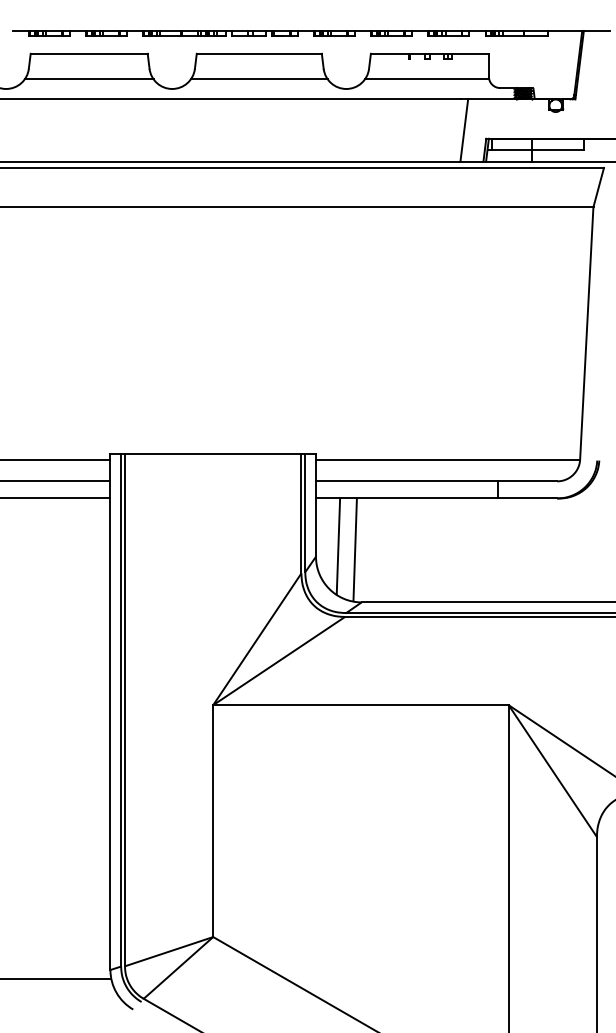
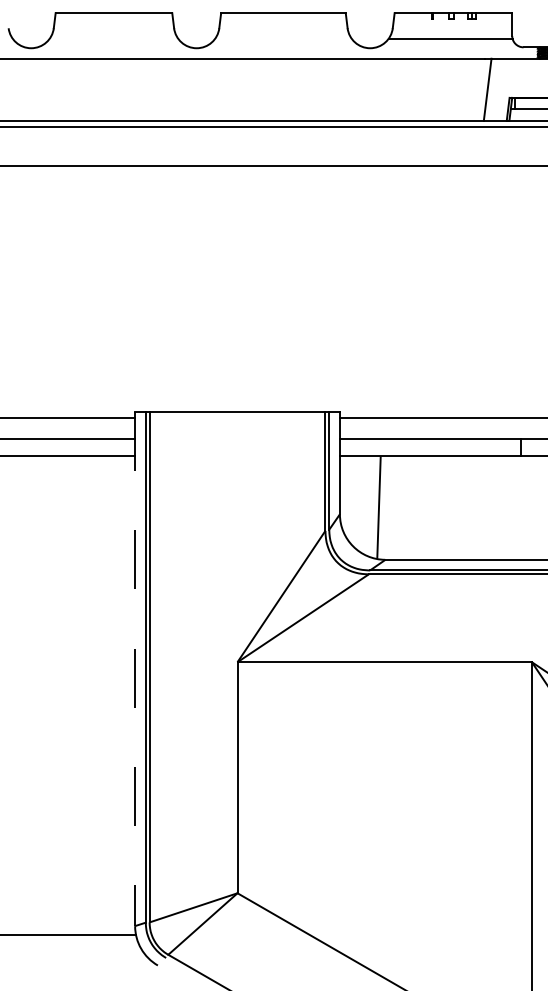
line: (88, 79) -> (113, 38), removed
line: (258, 79) -> (282, 38), removed
line: (338, 546) -> (362, 504), removed
line: (110, 712) -> (135, 669), solid -> dashed

